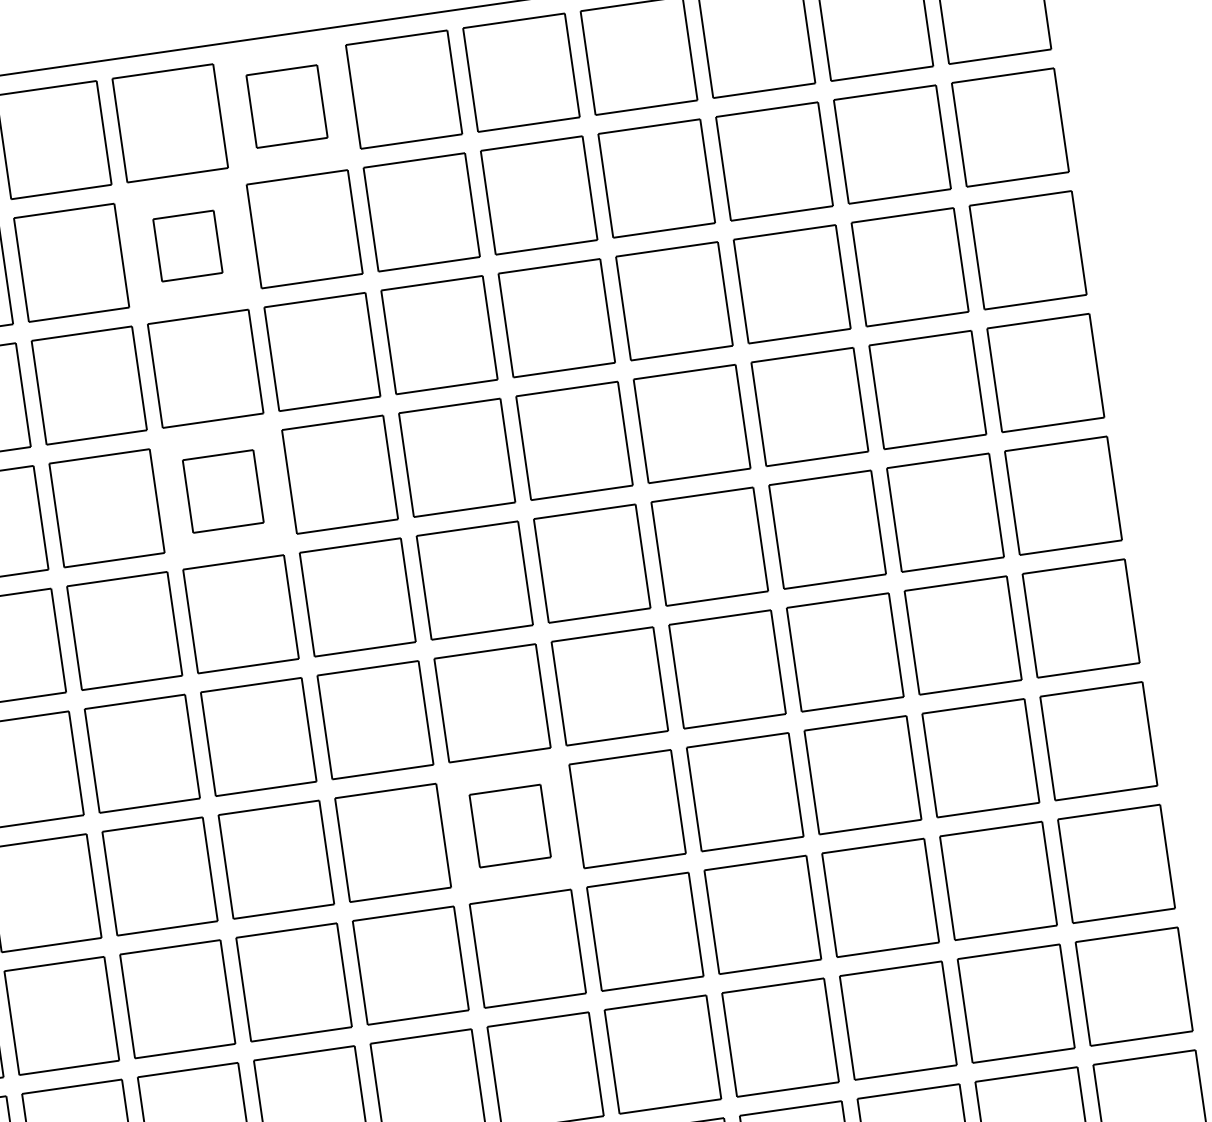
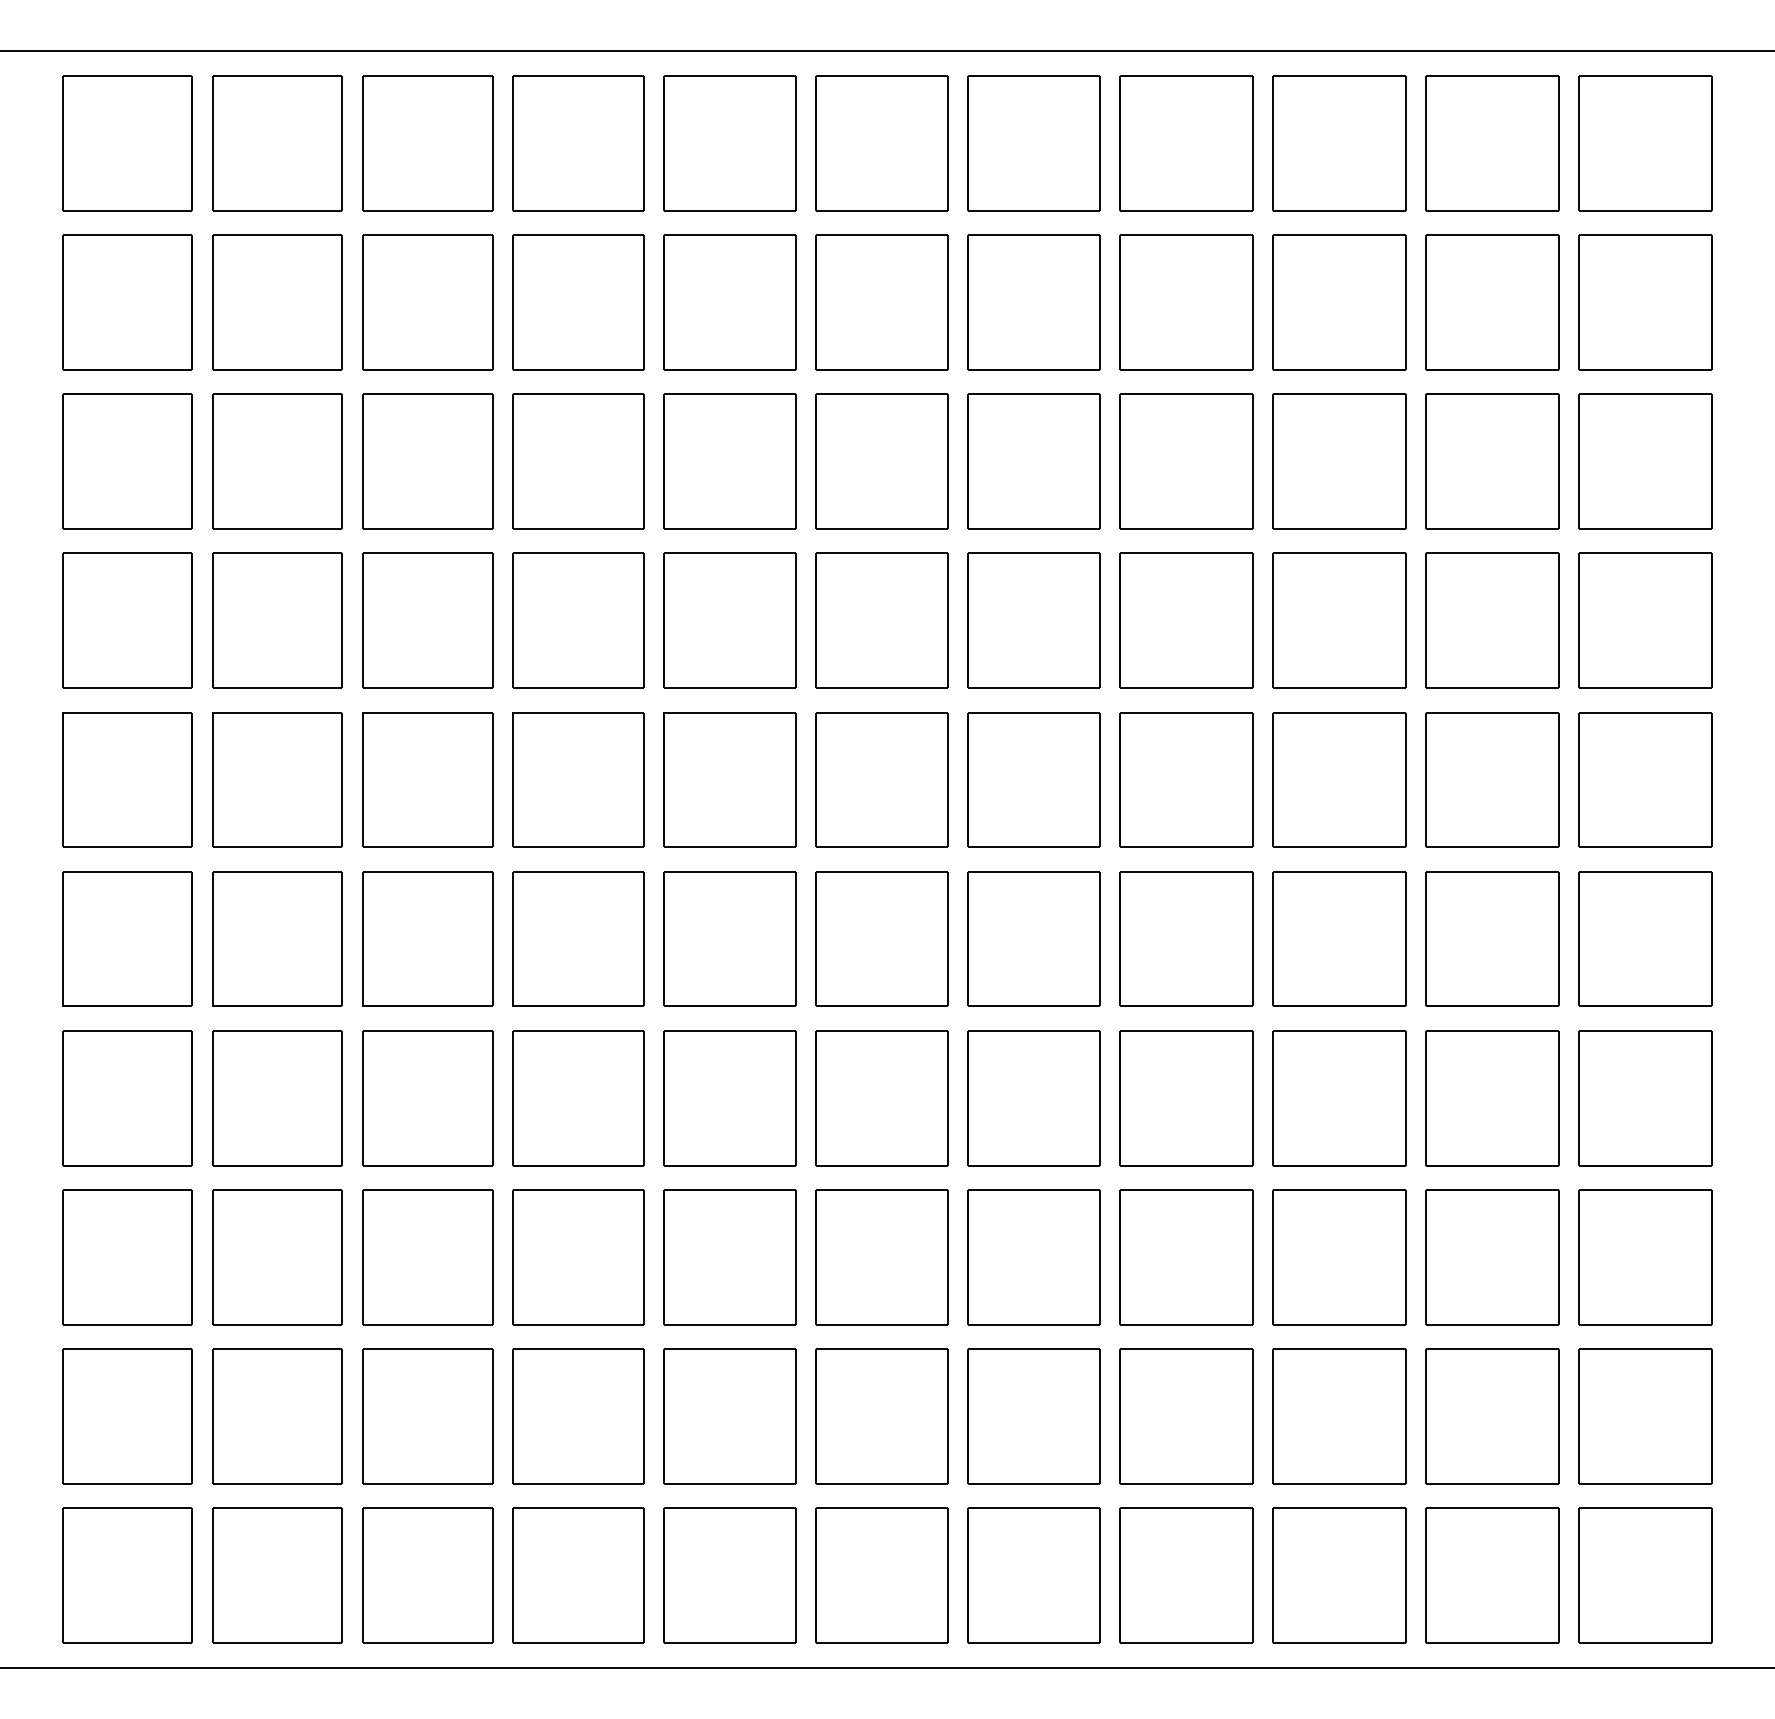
part: (286, 106) -> (729, 143), size x1.43
part: (187, 246) -> (578, 302), size x1.67
part: (223, 491) -> (578, 620), size x1.43
part: (509, 826) -> (881, 1098), size x1.43

